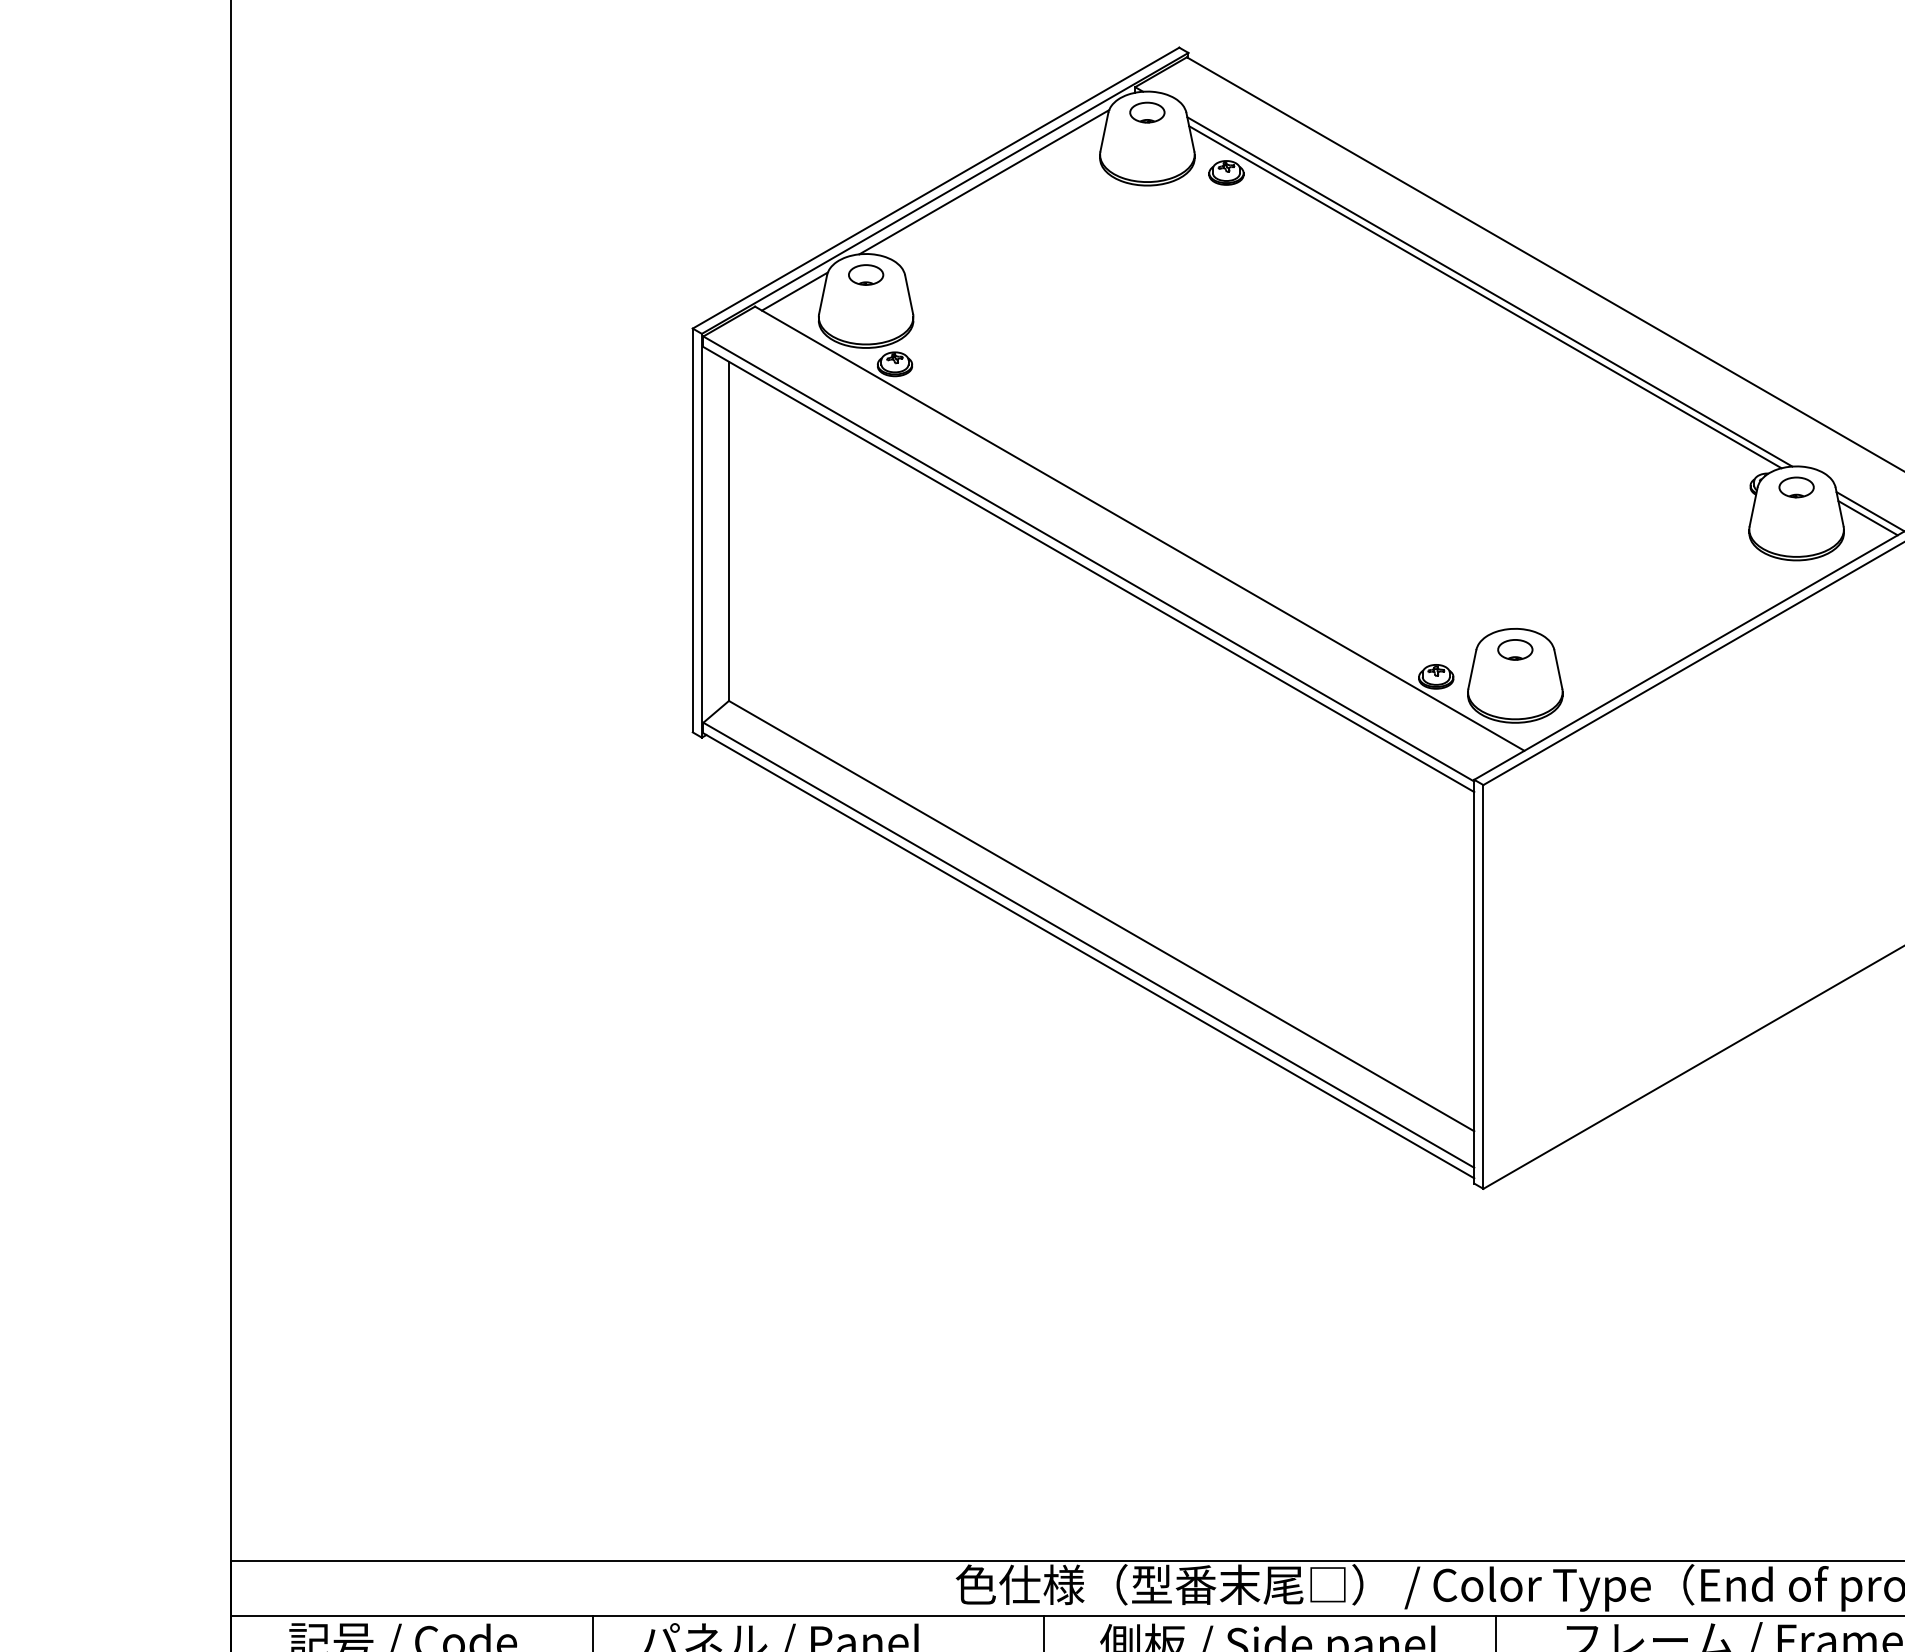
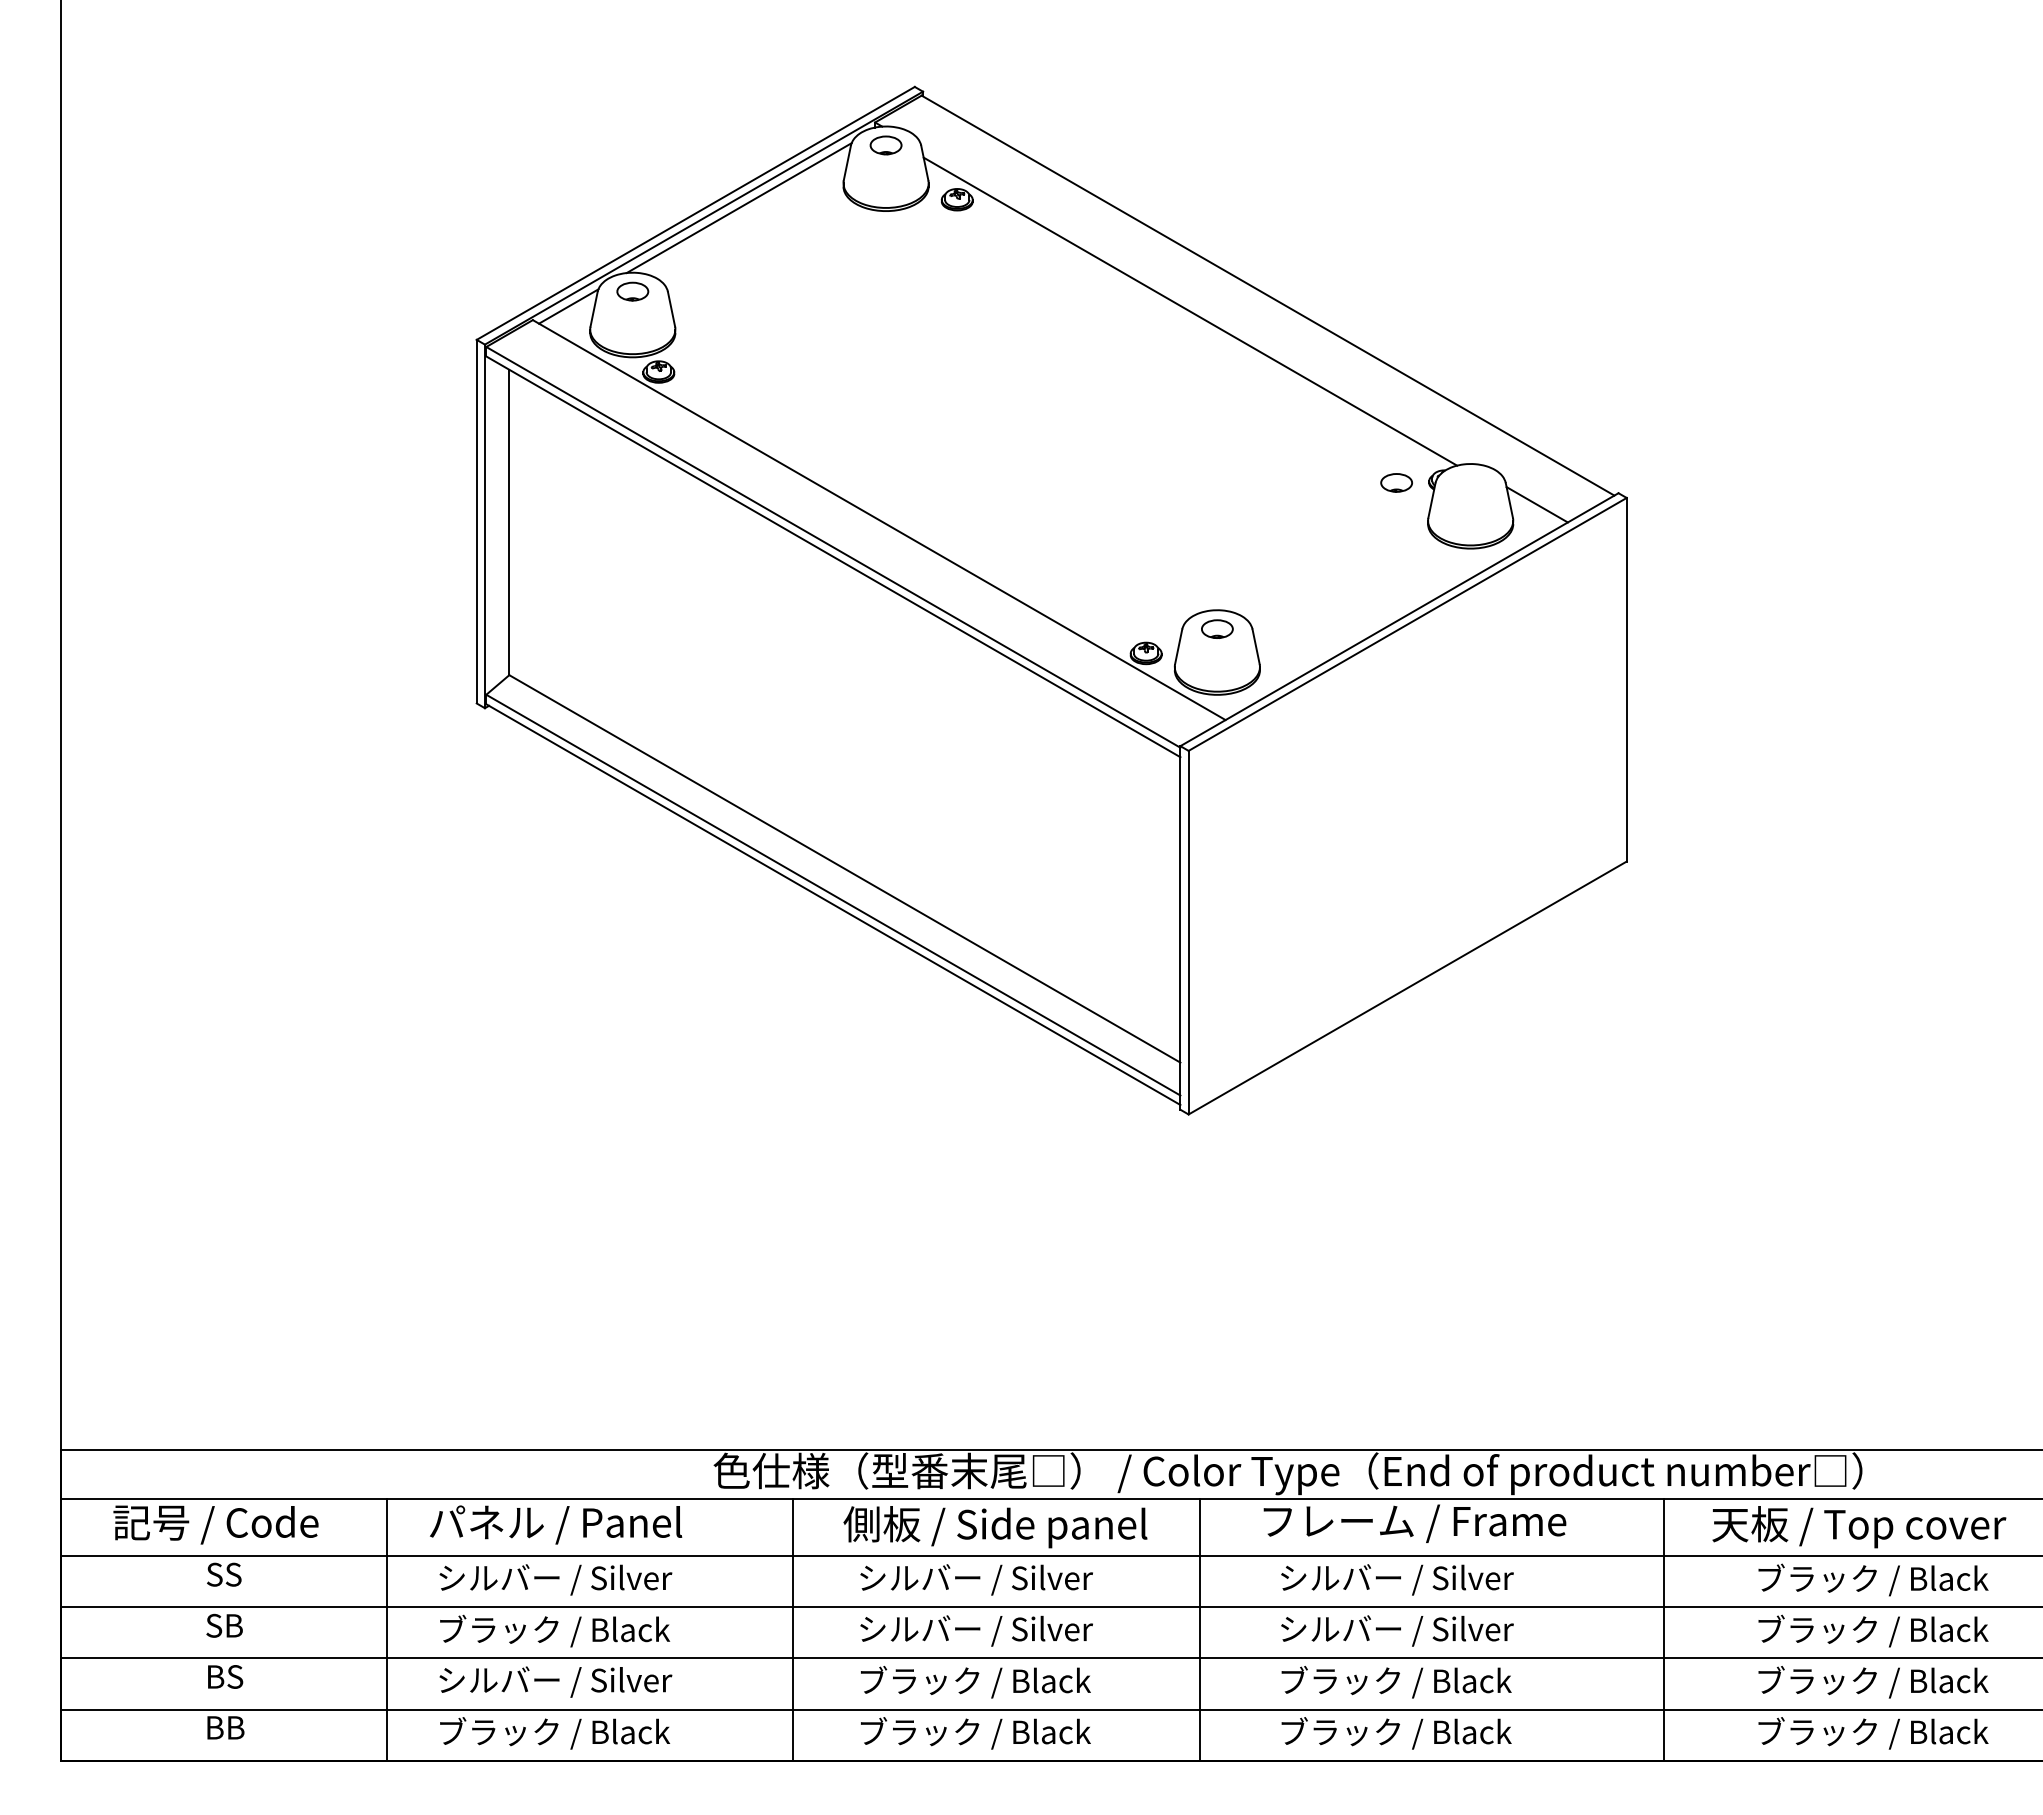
line: (1489, 291) -> (1194, 306), removed
part: (1796, 486) -> (1396, 482), moved
line: (1867, 518) -> (1534, 510), removed

